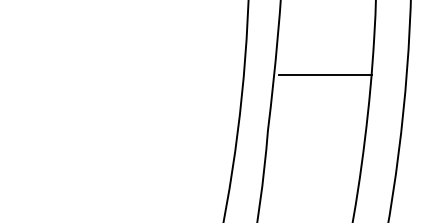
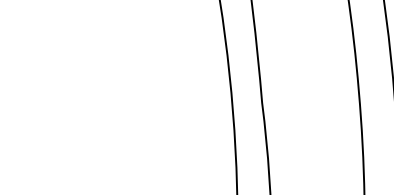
line: (324, 74) -> (306, 36), removed

